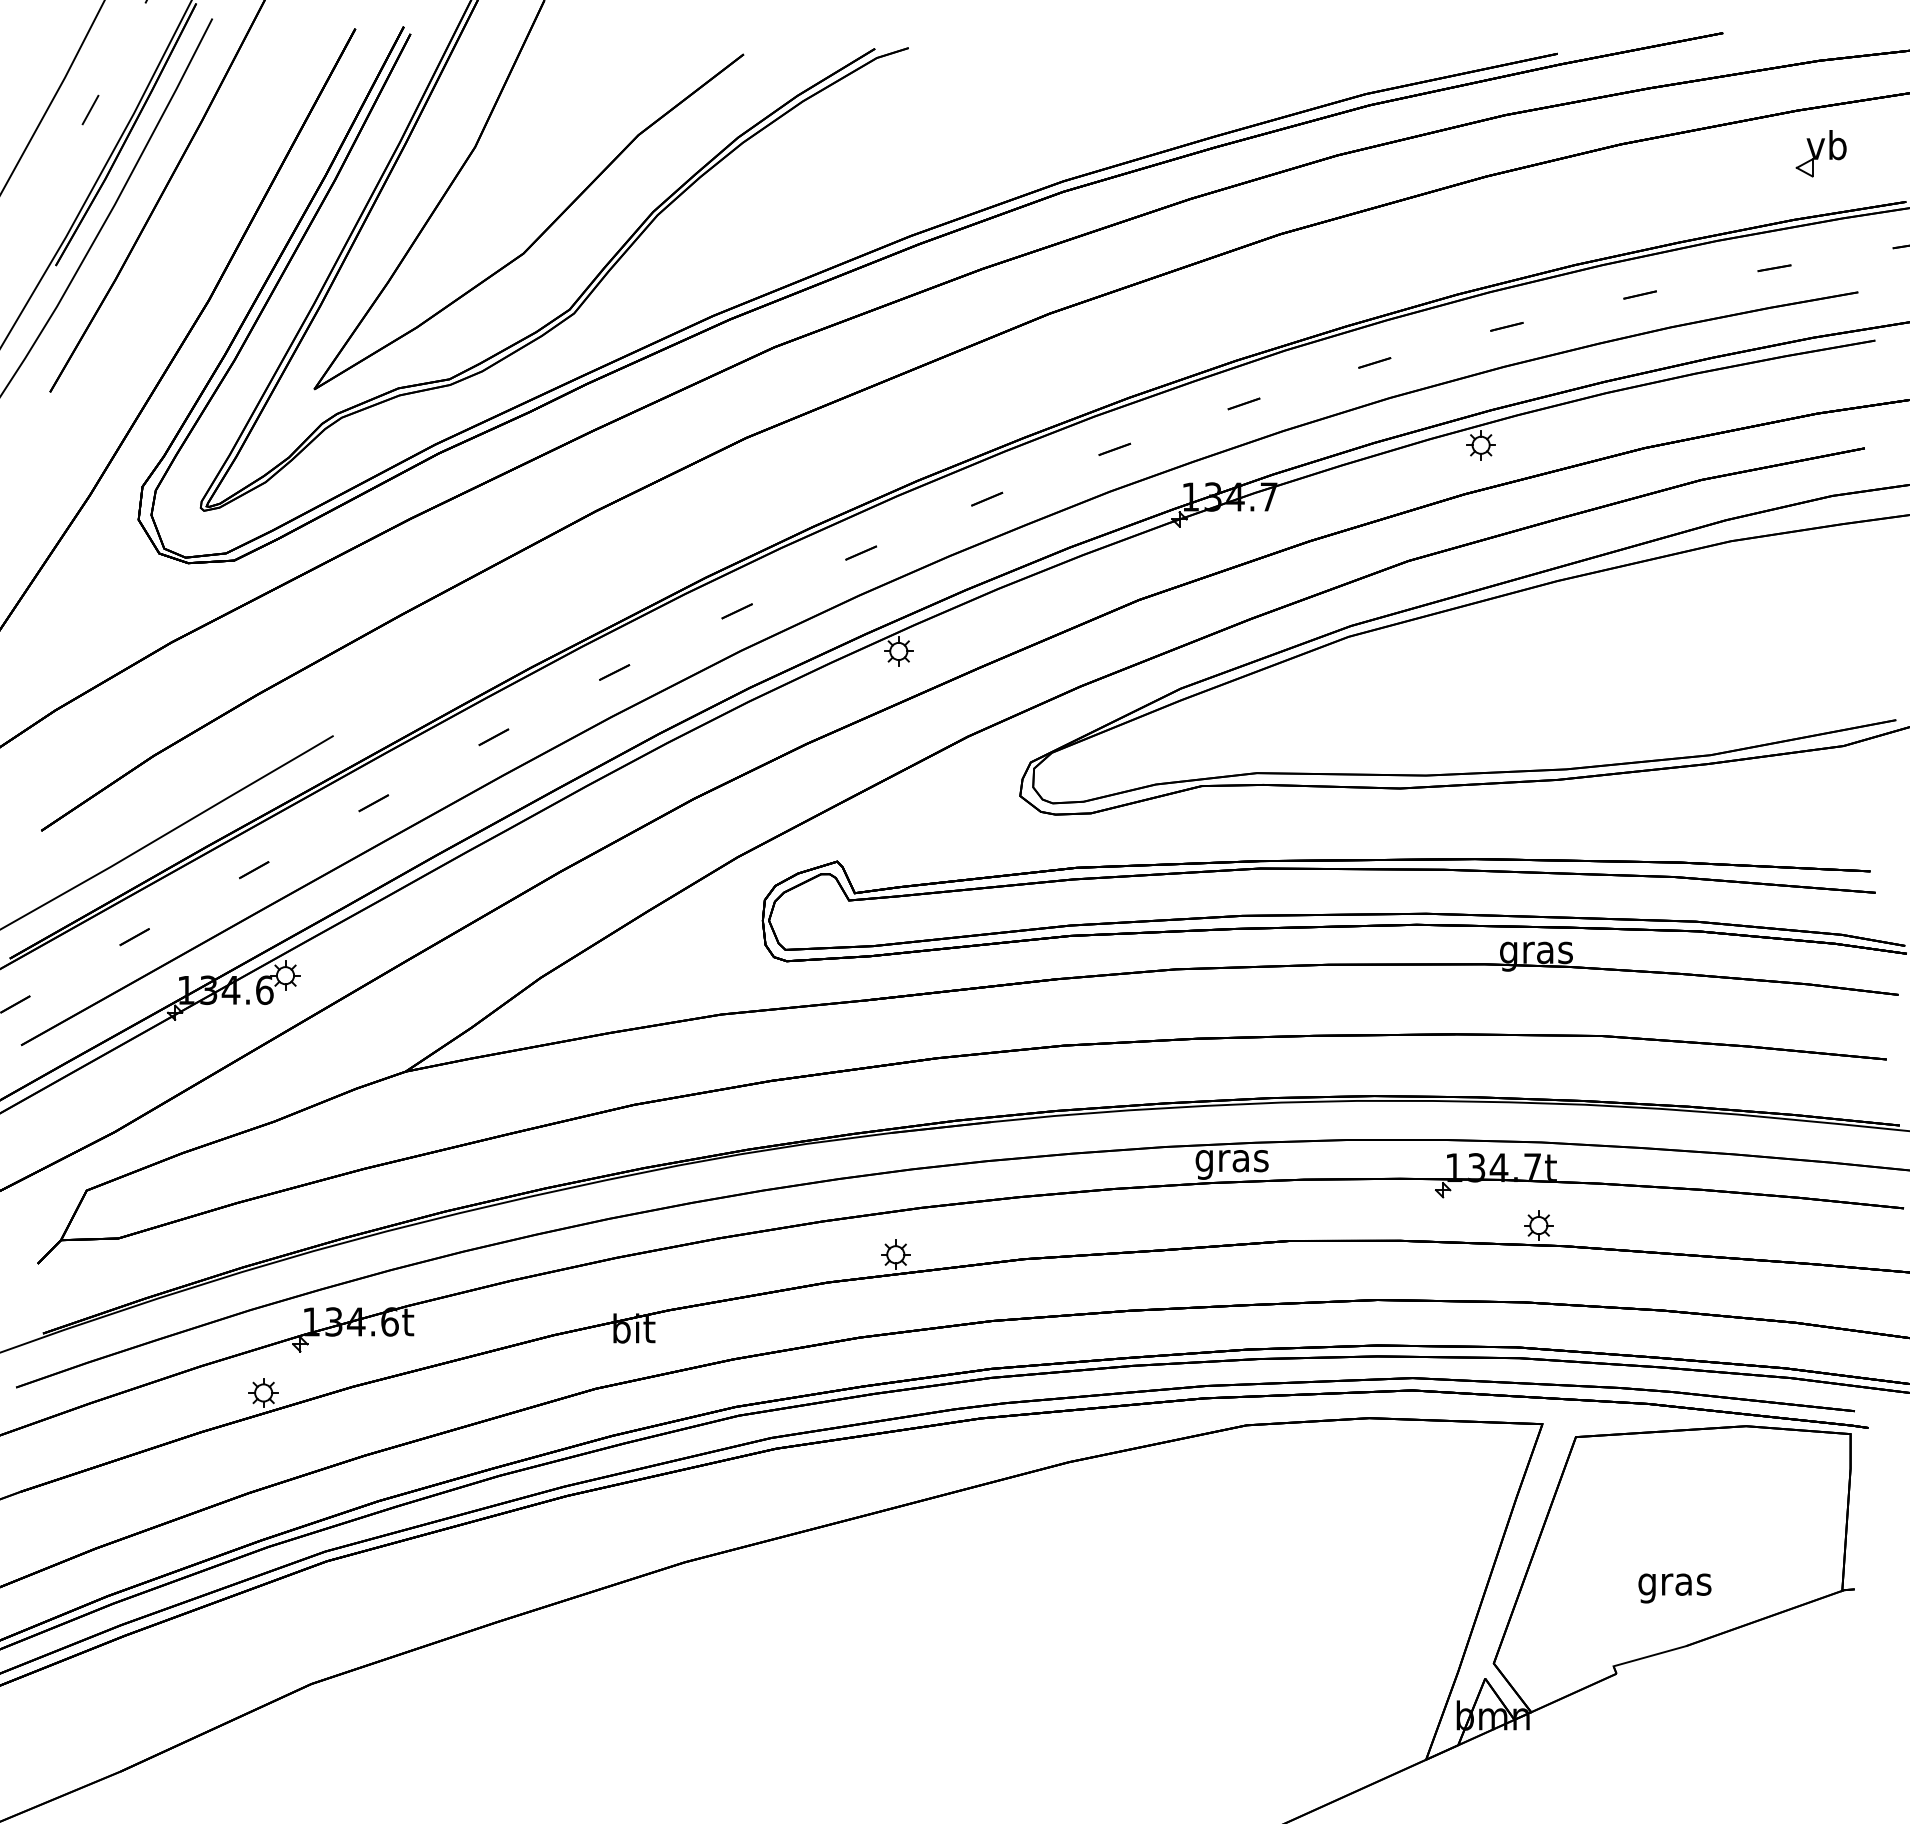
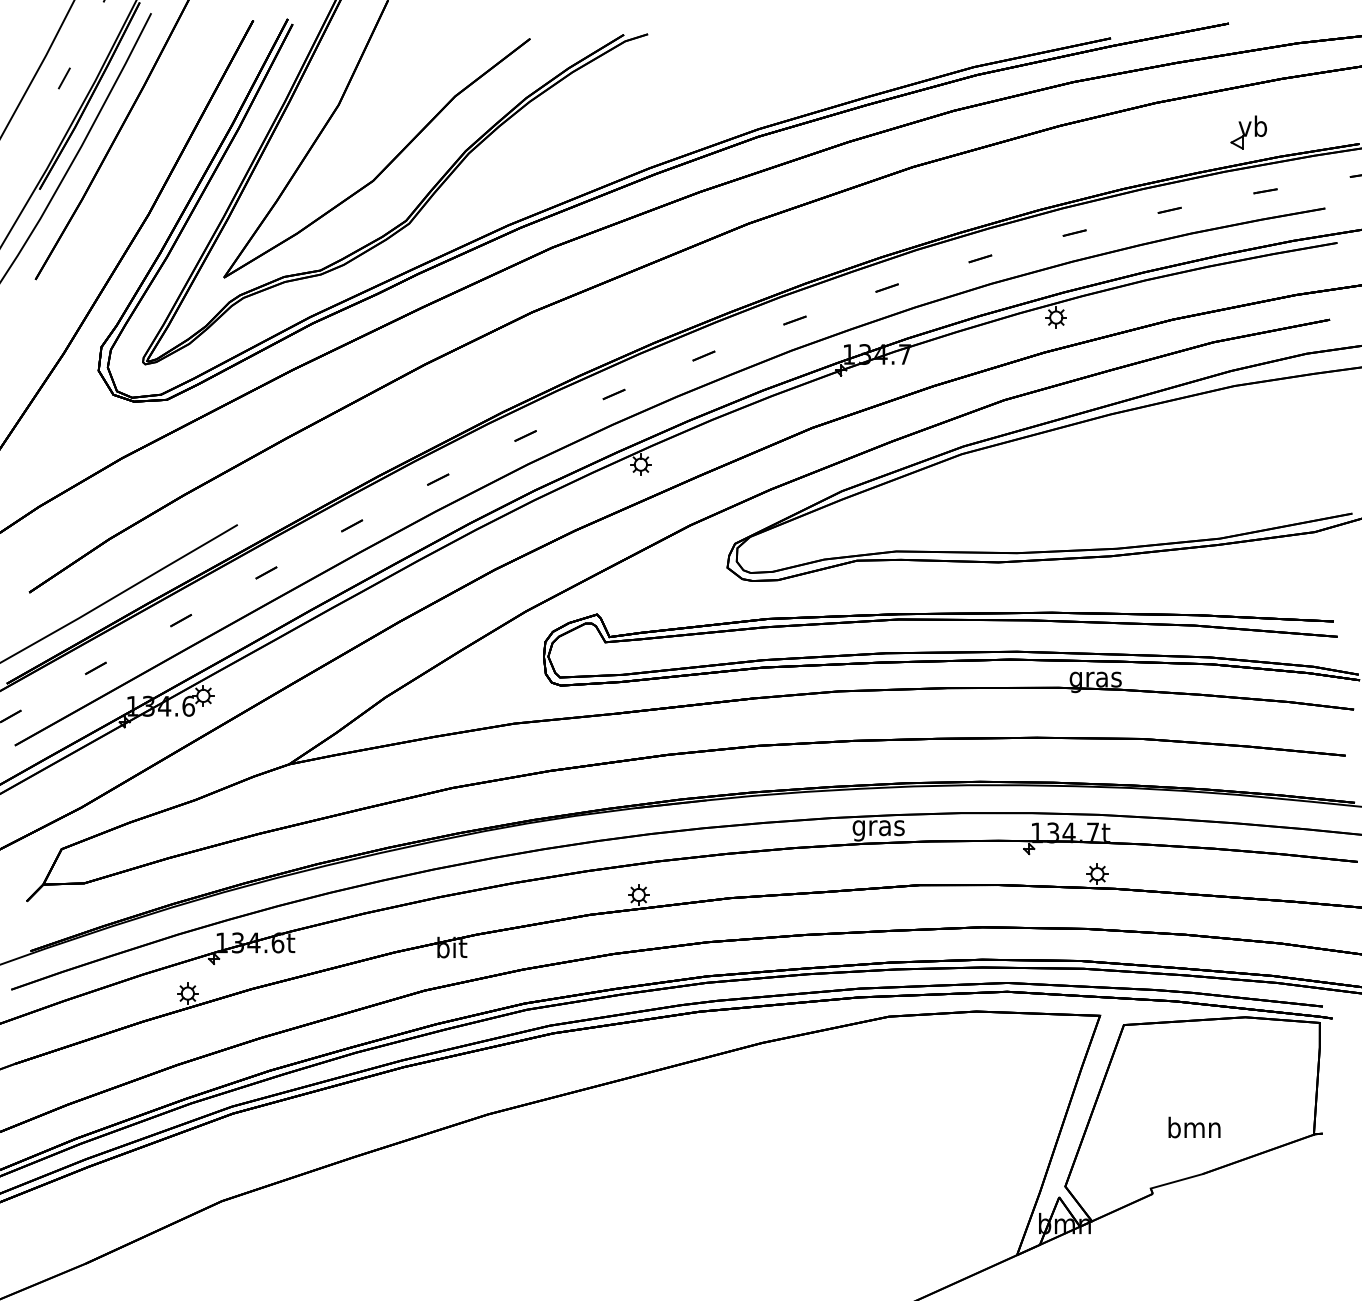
part: (1820, 153) -> (1248, 132), moved
text: (1674, 1584) -> (1194, 1130), gras -> bmn

